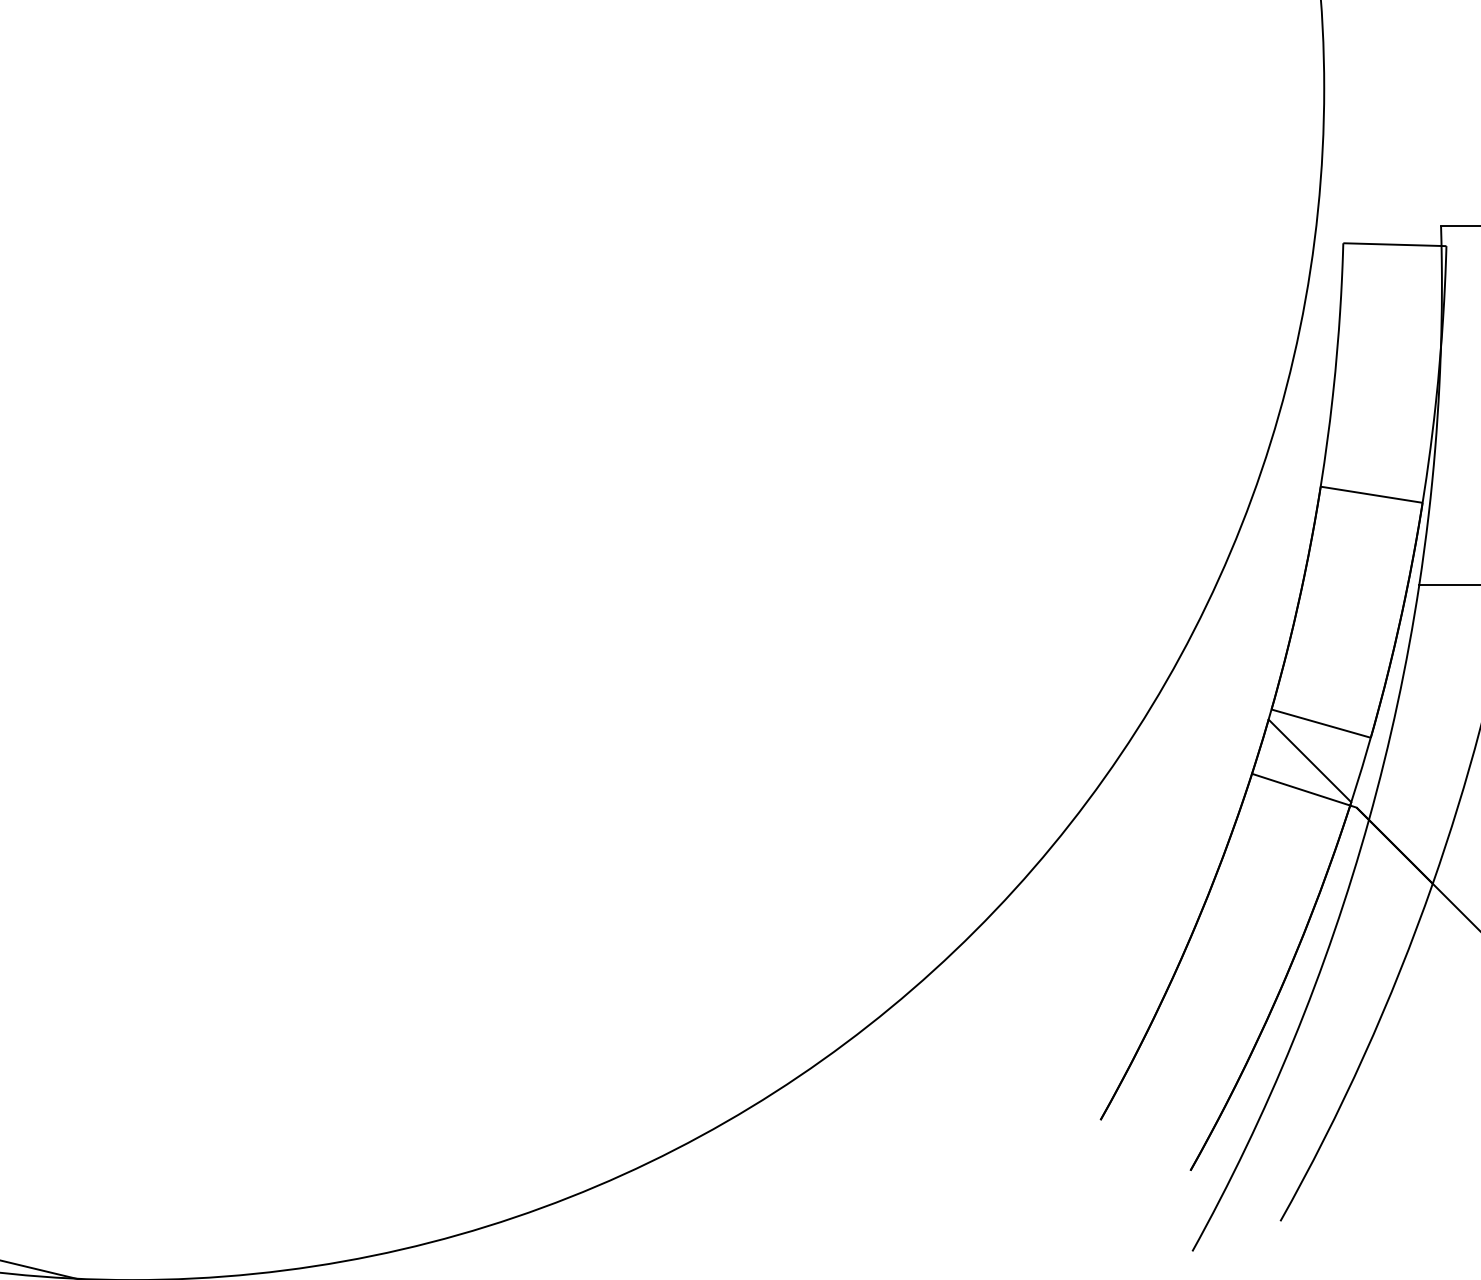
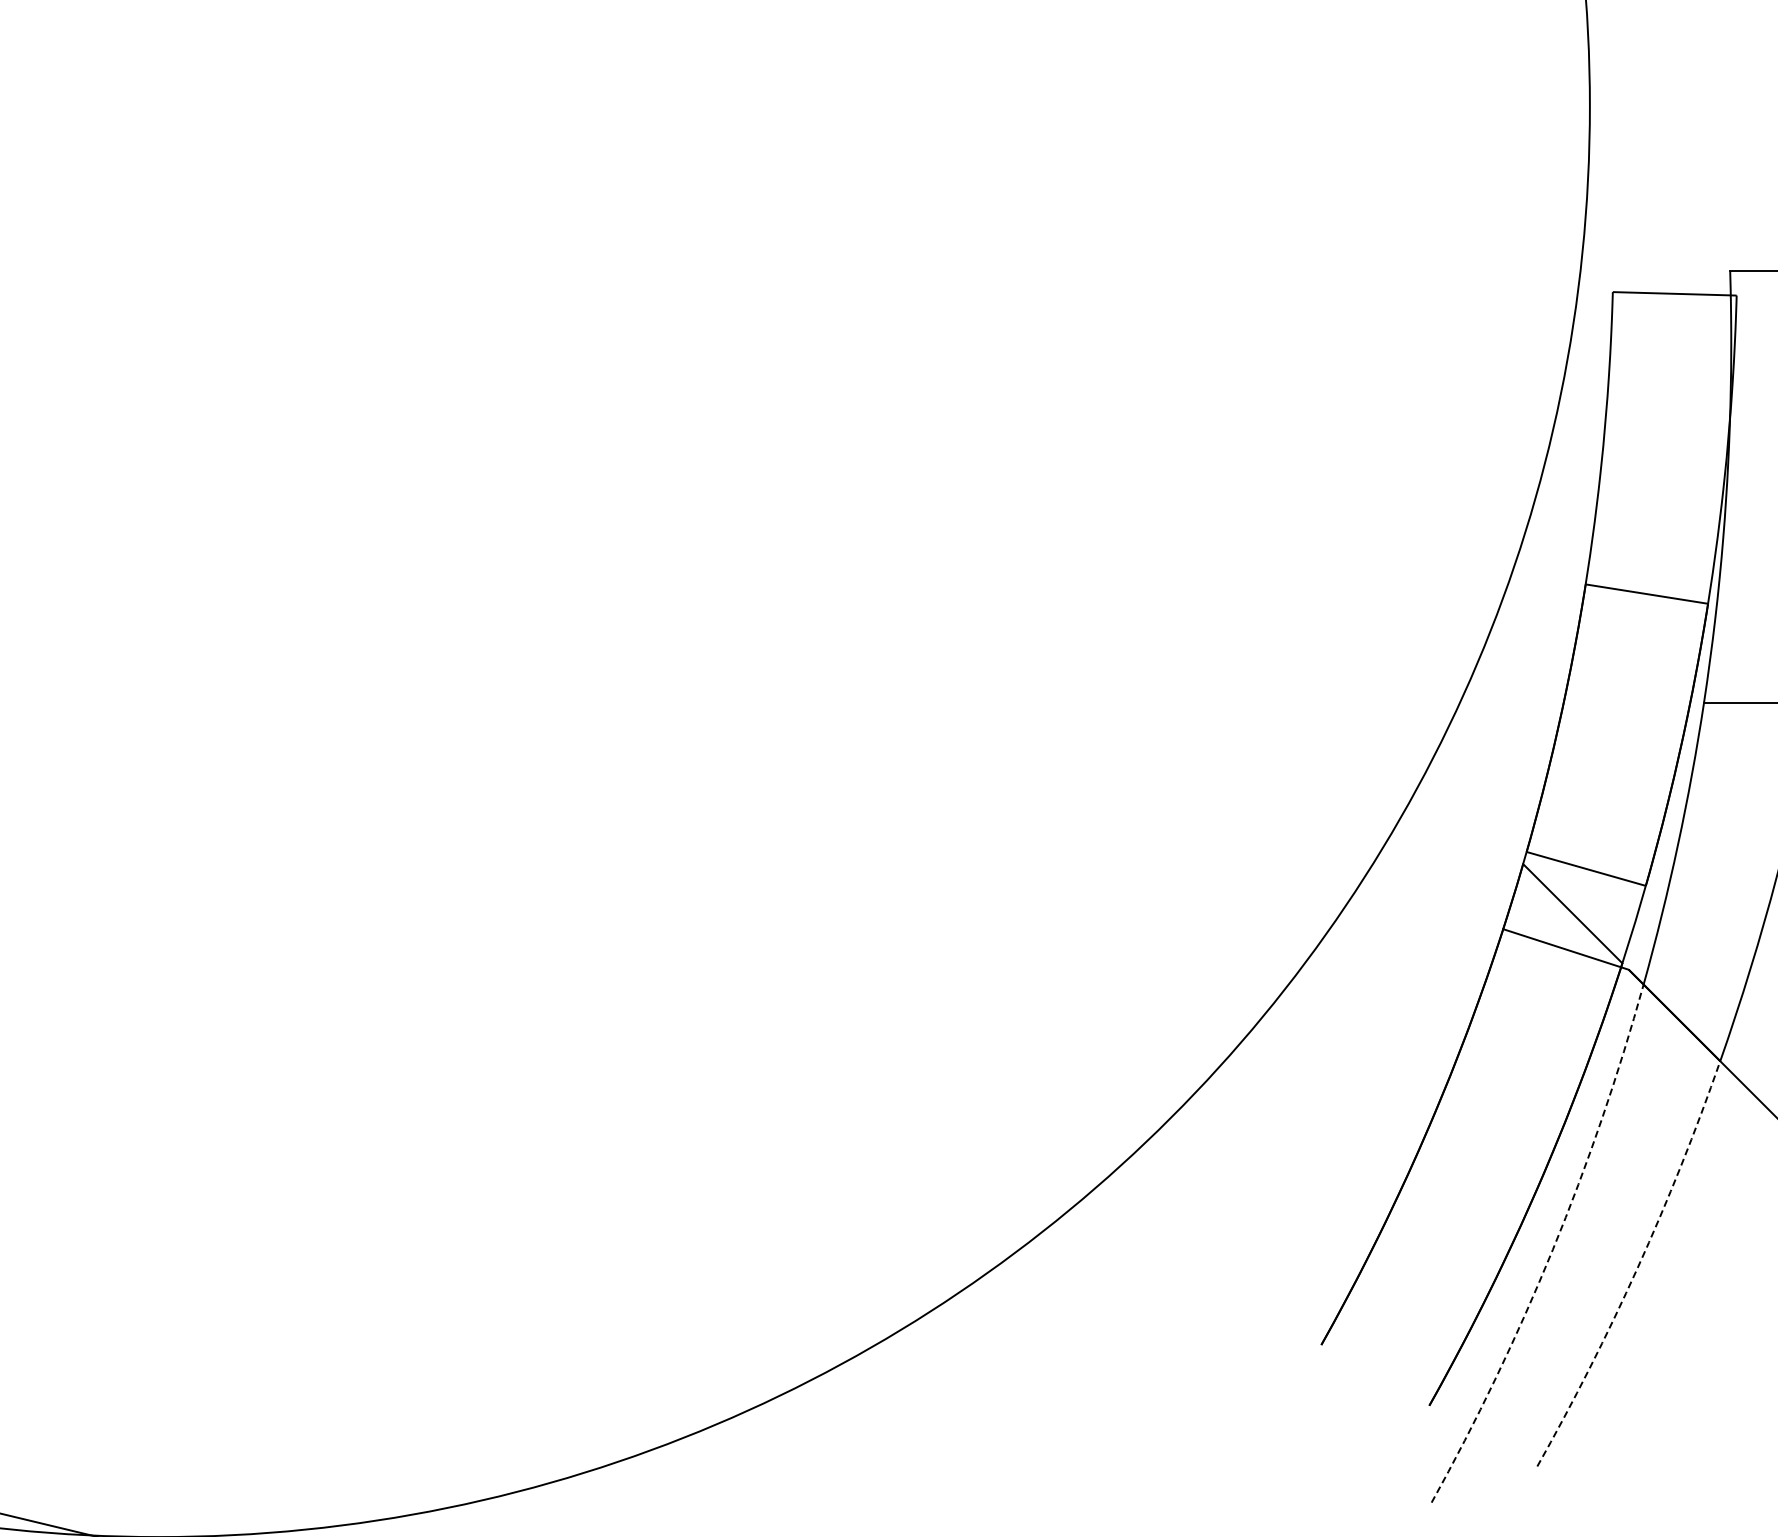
arc: (1293, 1040) -> (1552, 1249), solid -> dashed
arc: (1363, 1055) -> (1637, 1267), solid -> dashed

